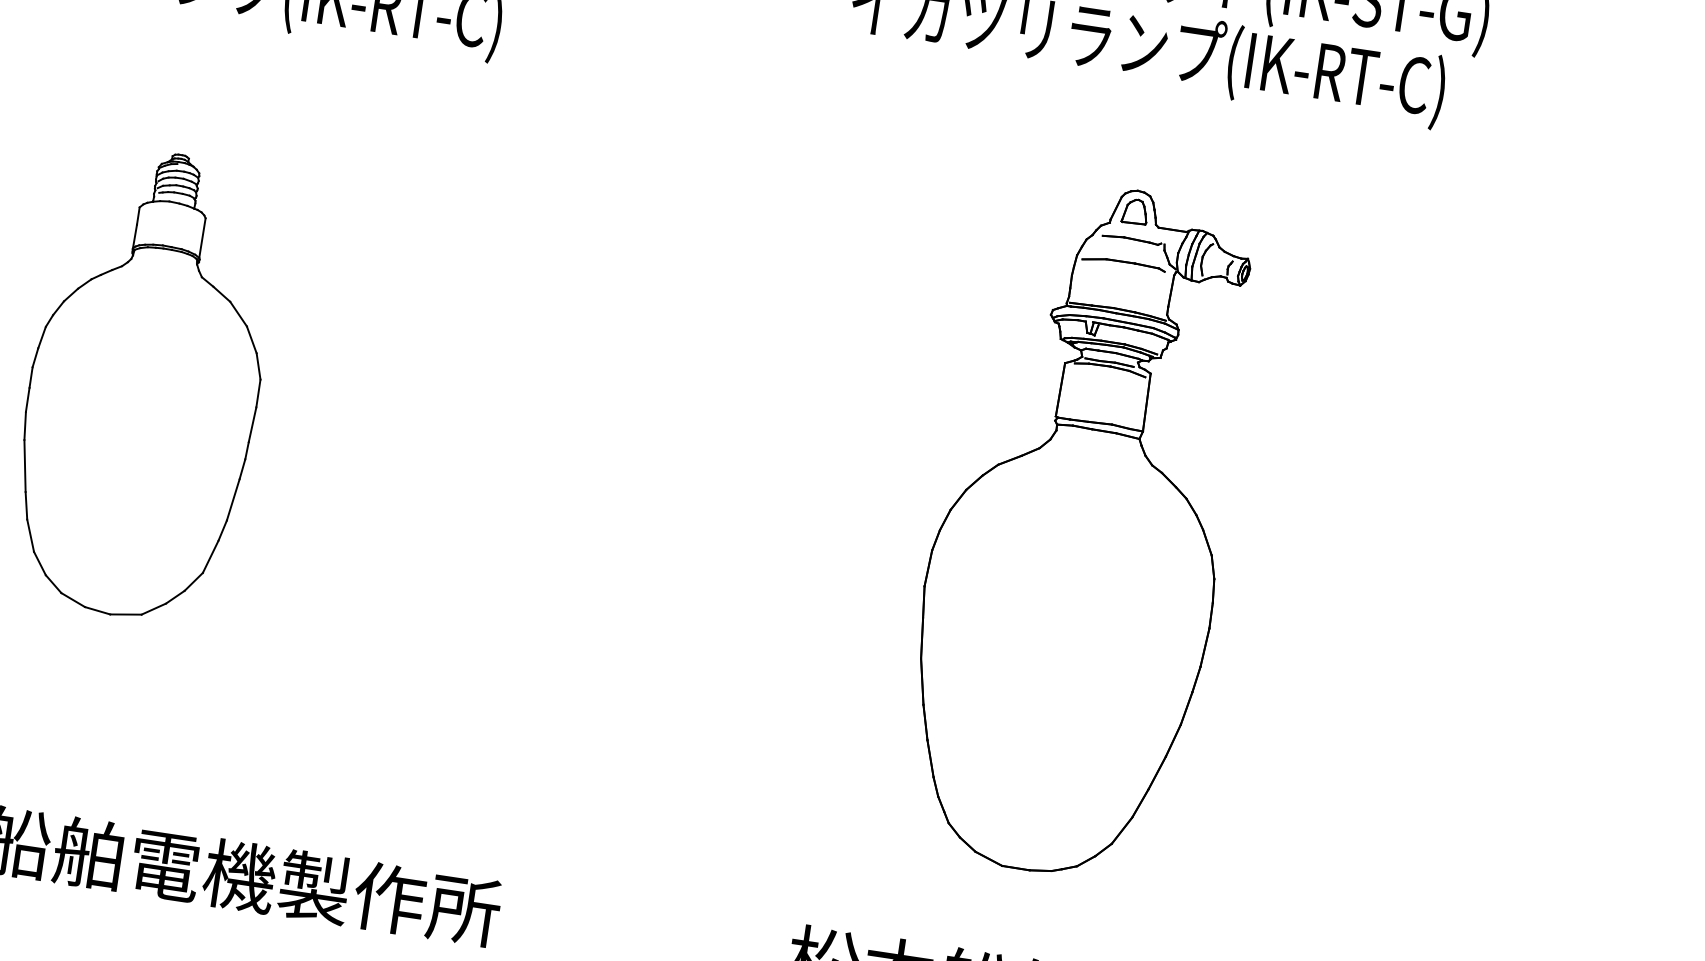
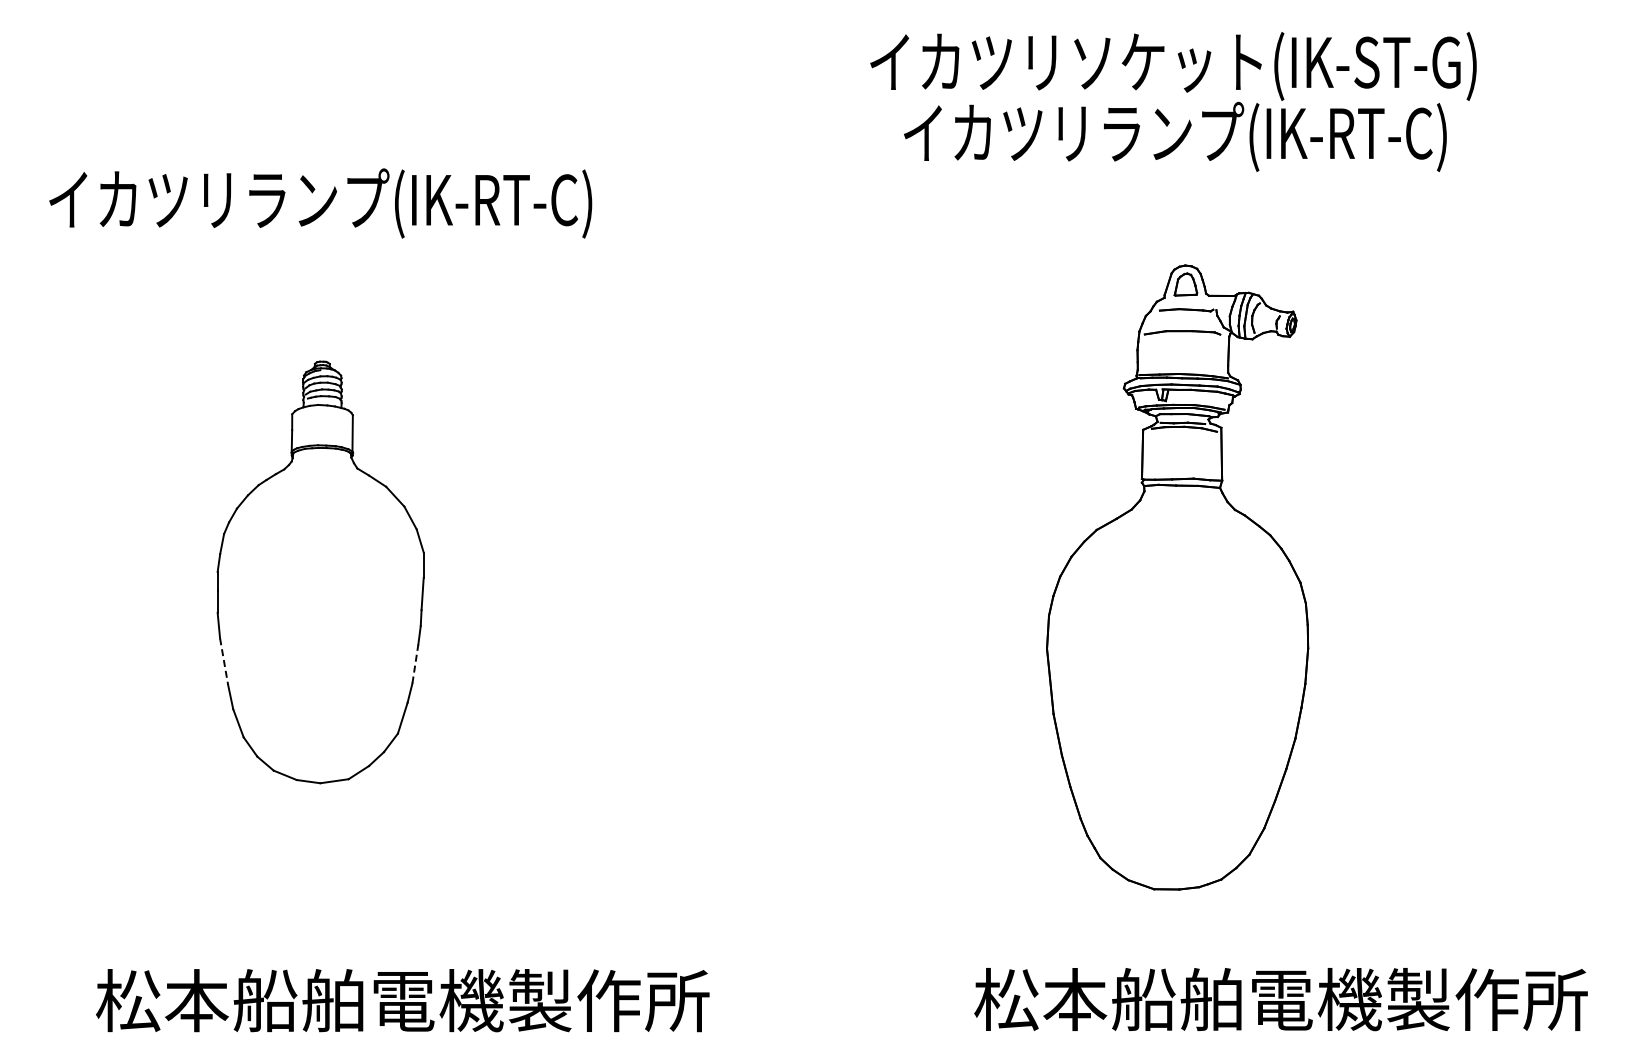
line: (25, 466) -> (224, 661), solid -> dashed
line: (233, 499) -> (415, 663), solid -> dashed

